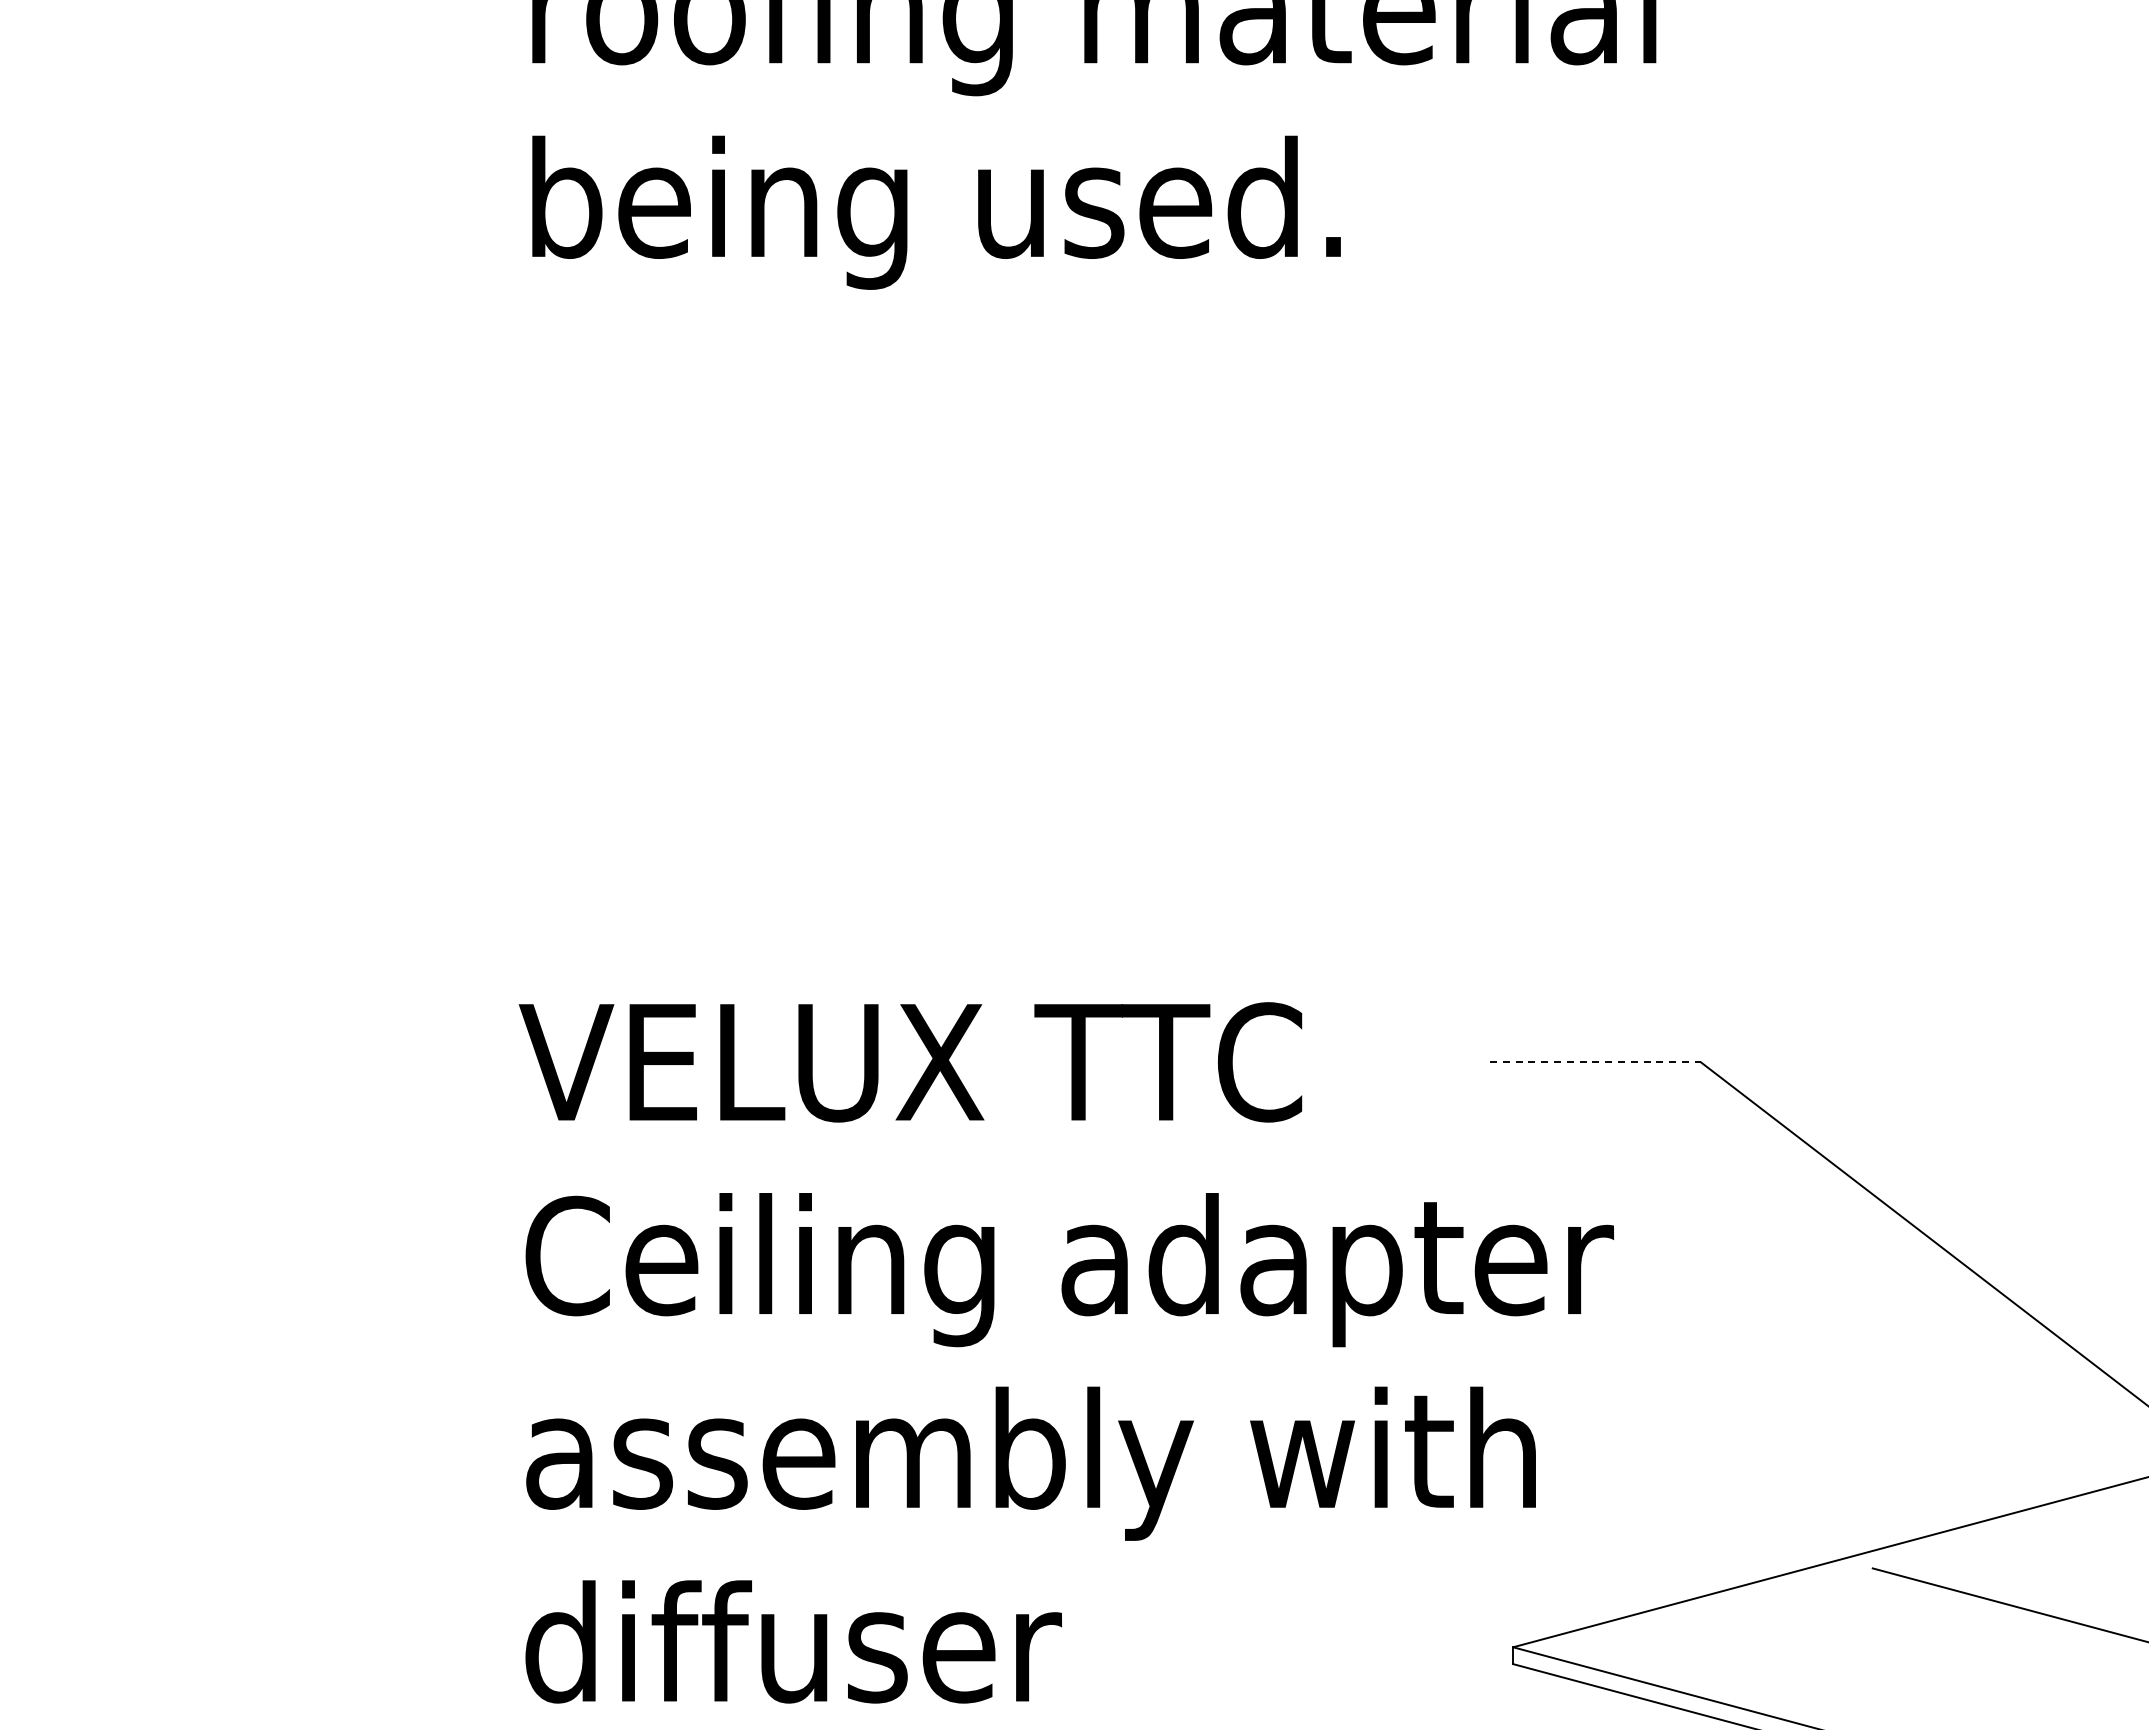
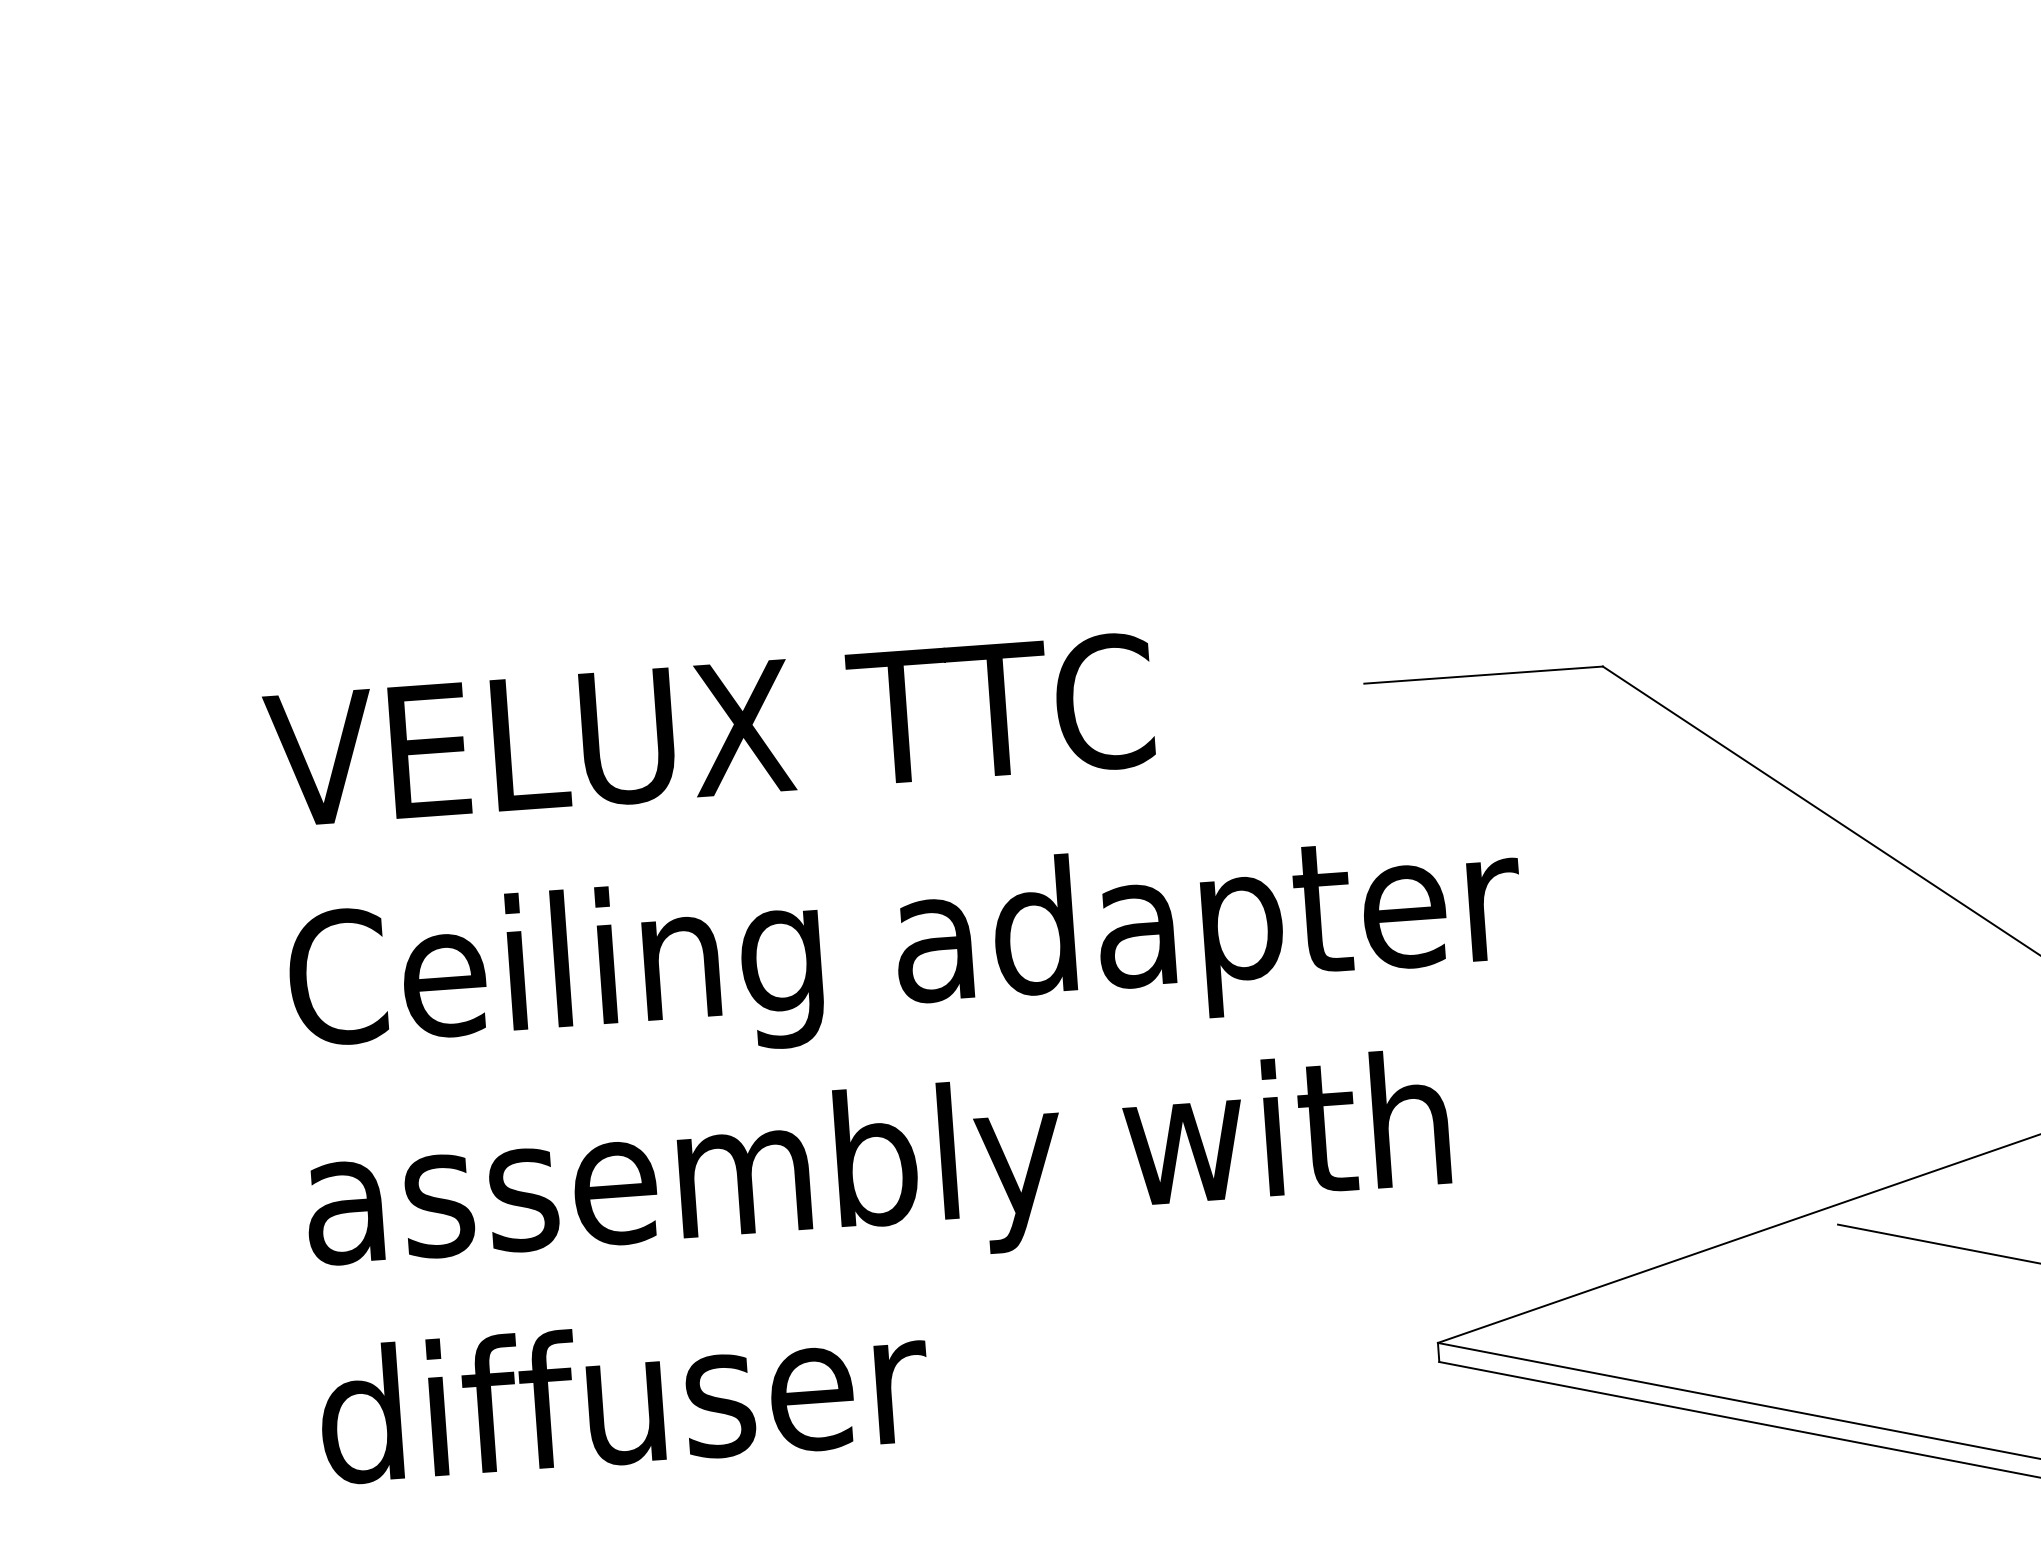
line: (1595, 1062) -> (1483, 675), dashed -> solid

